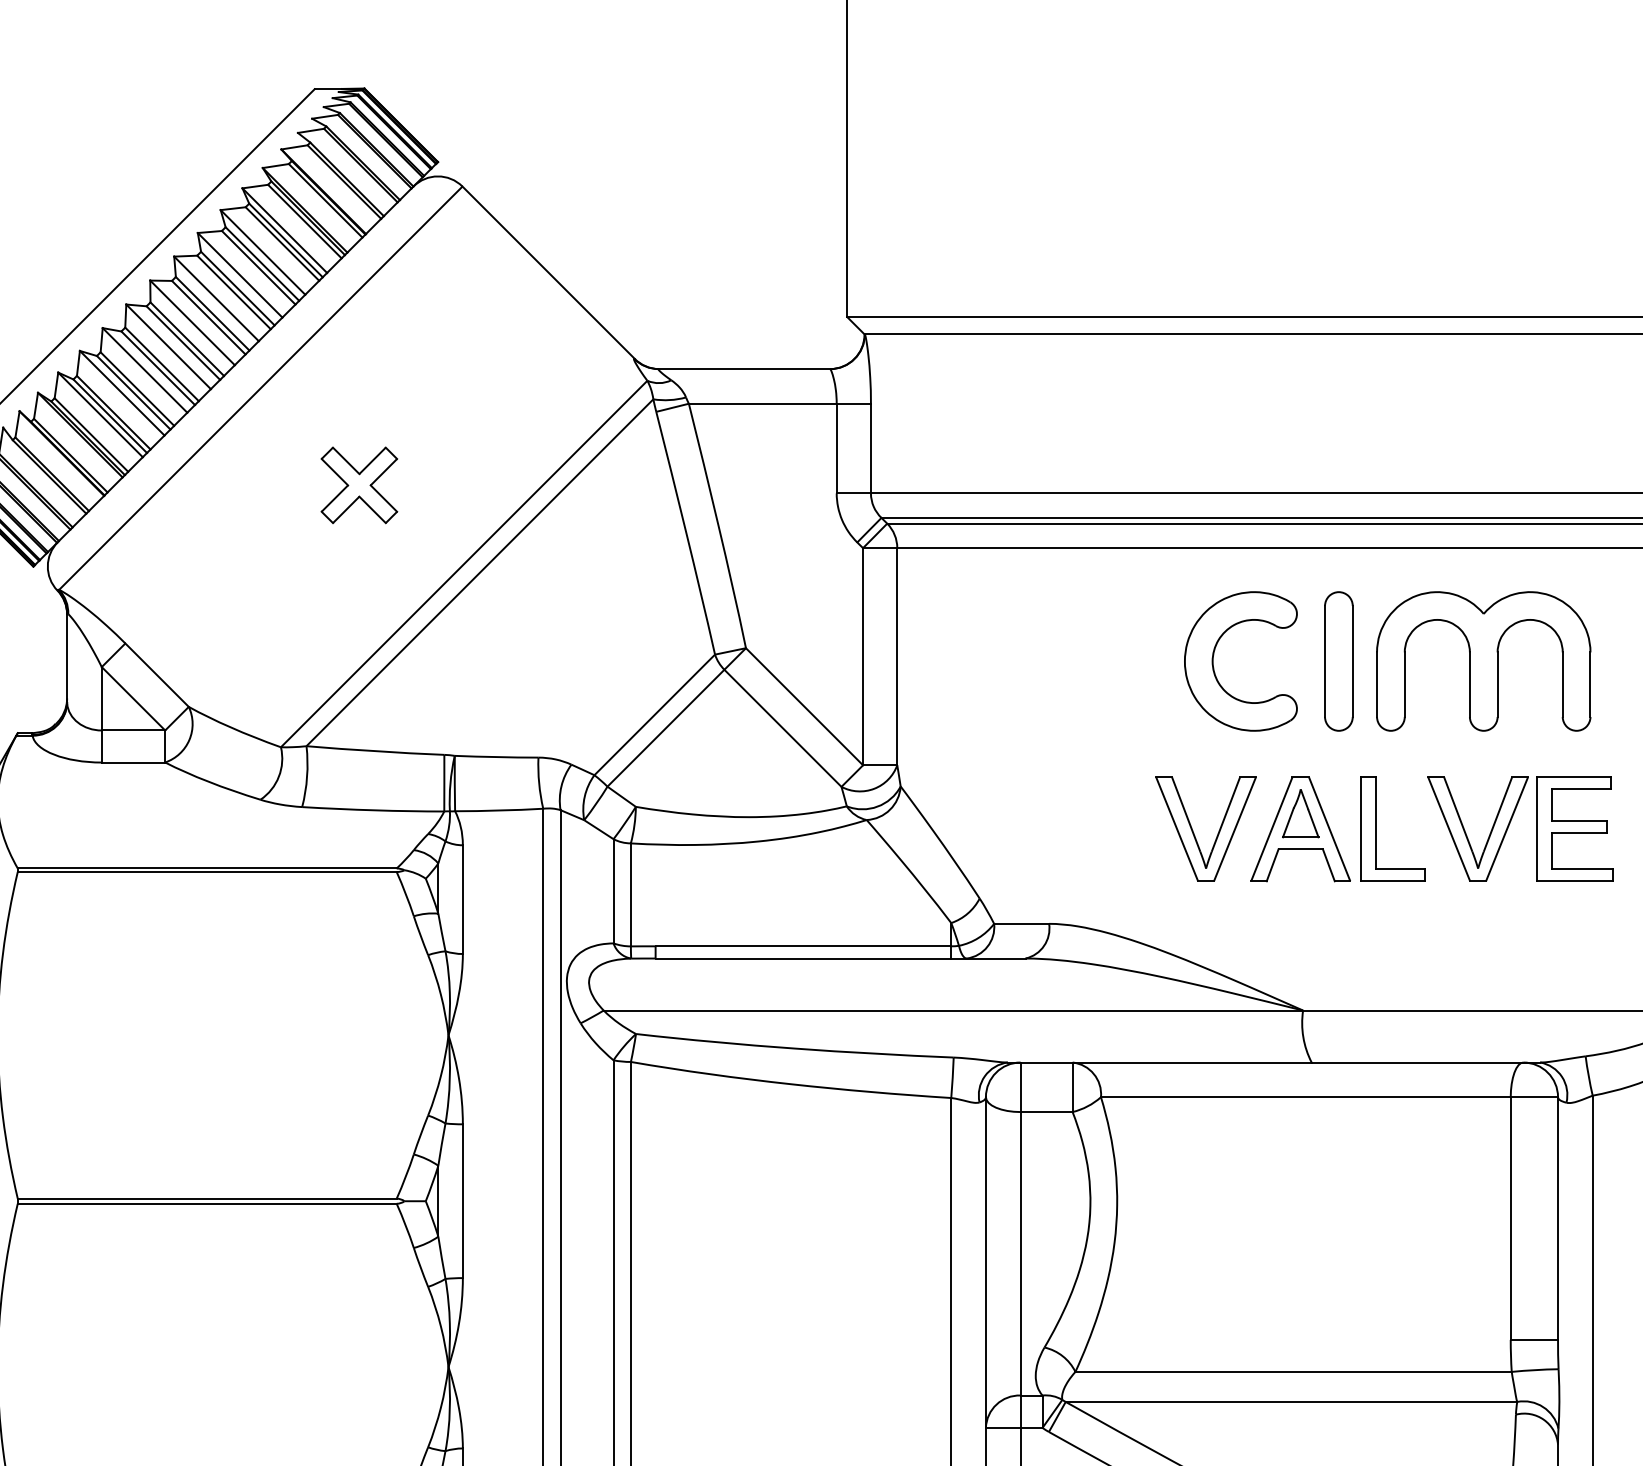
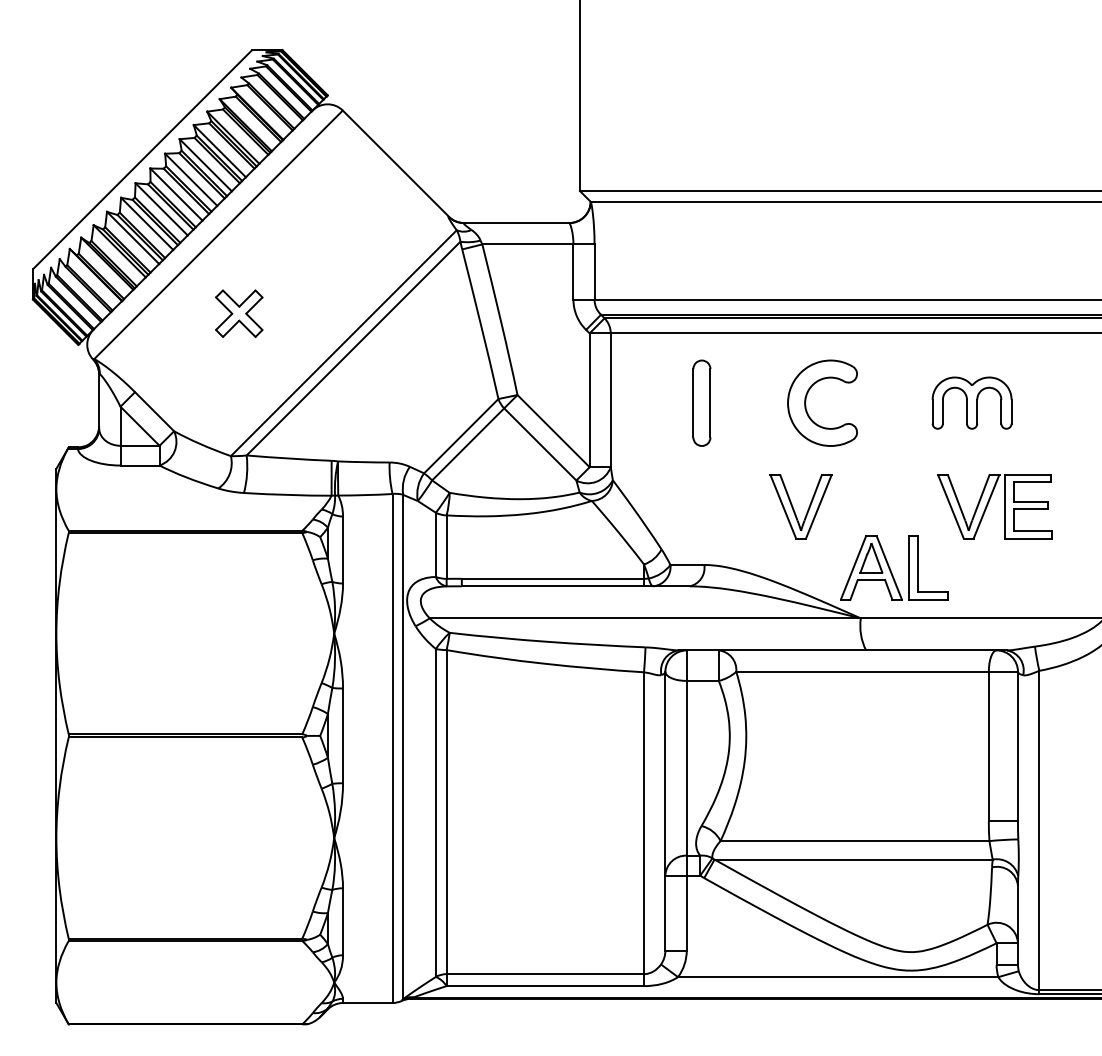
part: (359, 485) -> (239, 313), moved
part: (1338, 660) -> (701, 402), moved
part: (1482, 660) -> (971, 402), size x0.6
part: (1338, 828) -> (894, 567), moved

